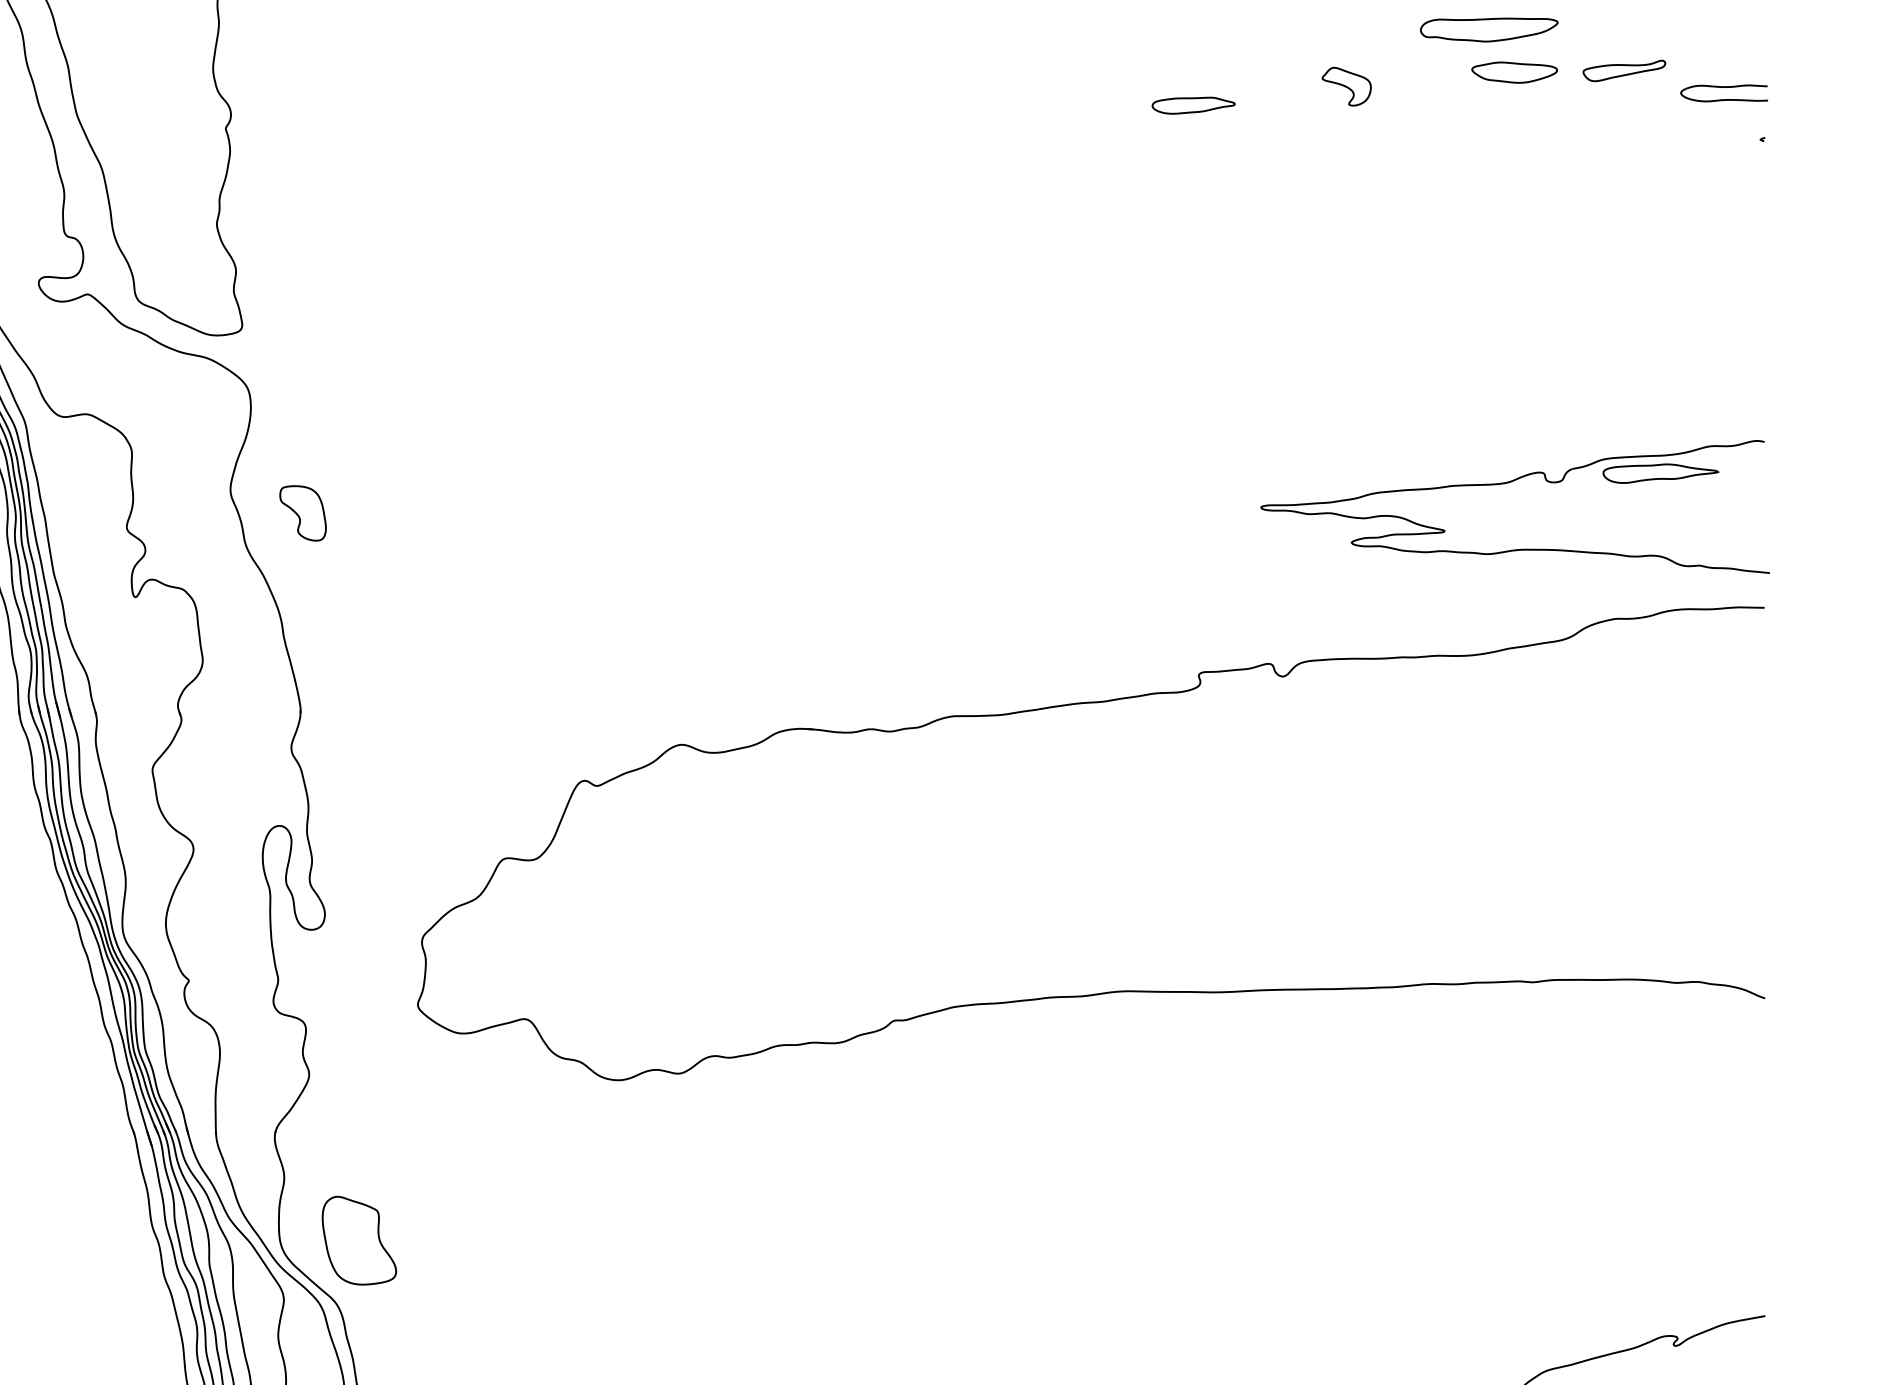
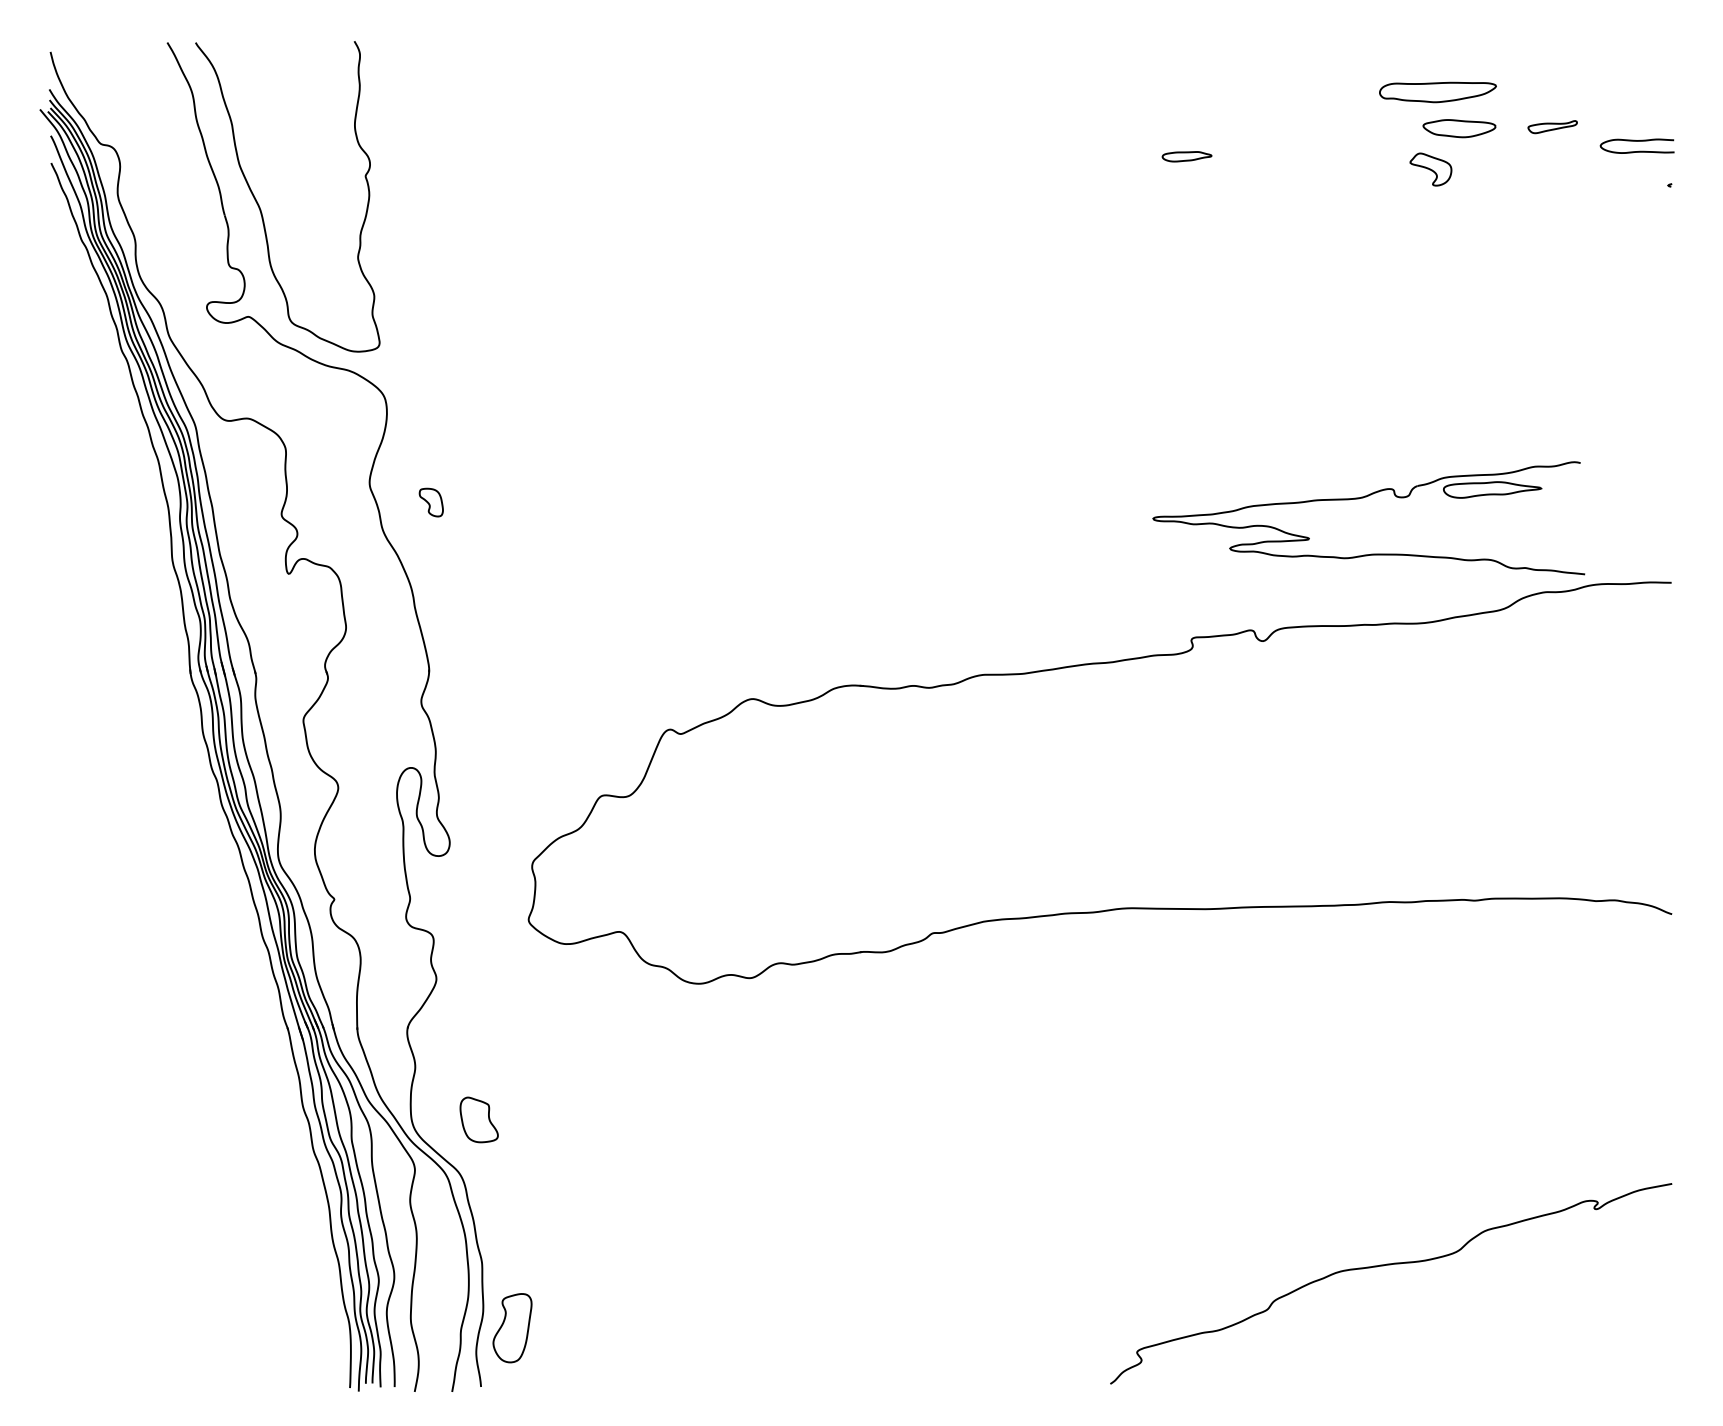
part: (1624, 70) -> (1552, 126), size x0.7
part: (1346, 86) -> (1430, 169), moved
part: (1193, 105) -> (1186, 156), size x0.7
part: (1508, 483) -> (1363, 498), moved
part: (303, 513) -> (431, 502), size x0.6
part: (359, 1240) -> (479, 1119), size x0.6

